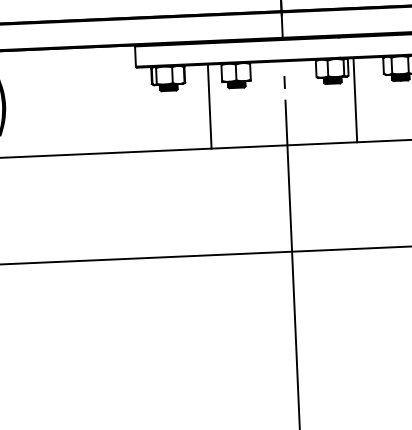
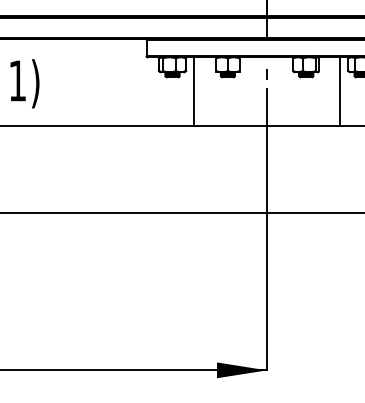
line: (354, 100) -> (339, 91), moved
line: (210, 106) -> (194, 91), moved

